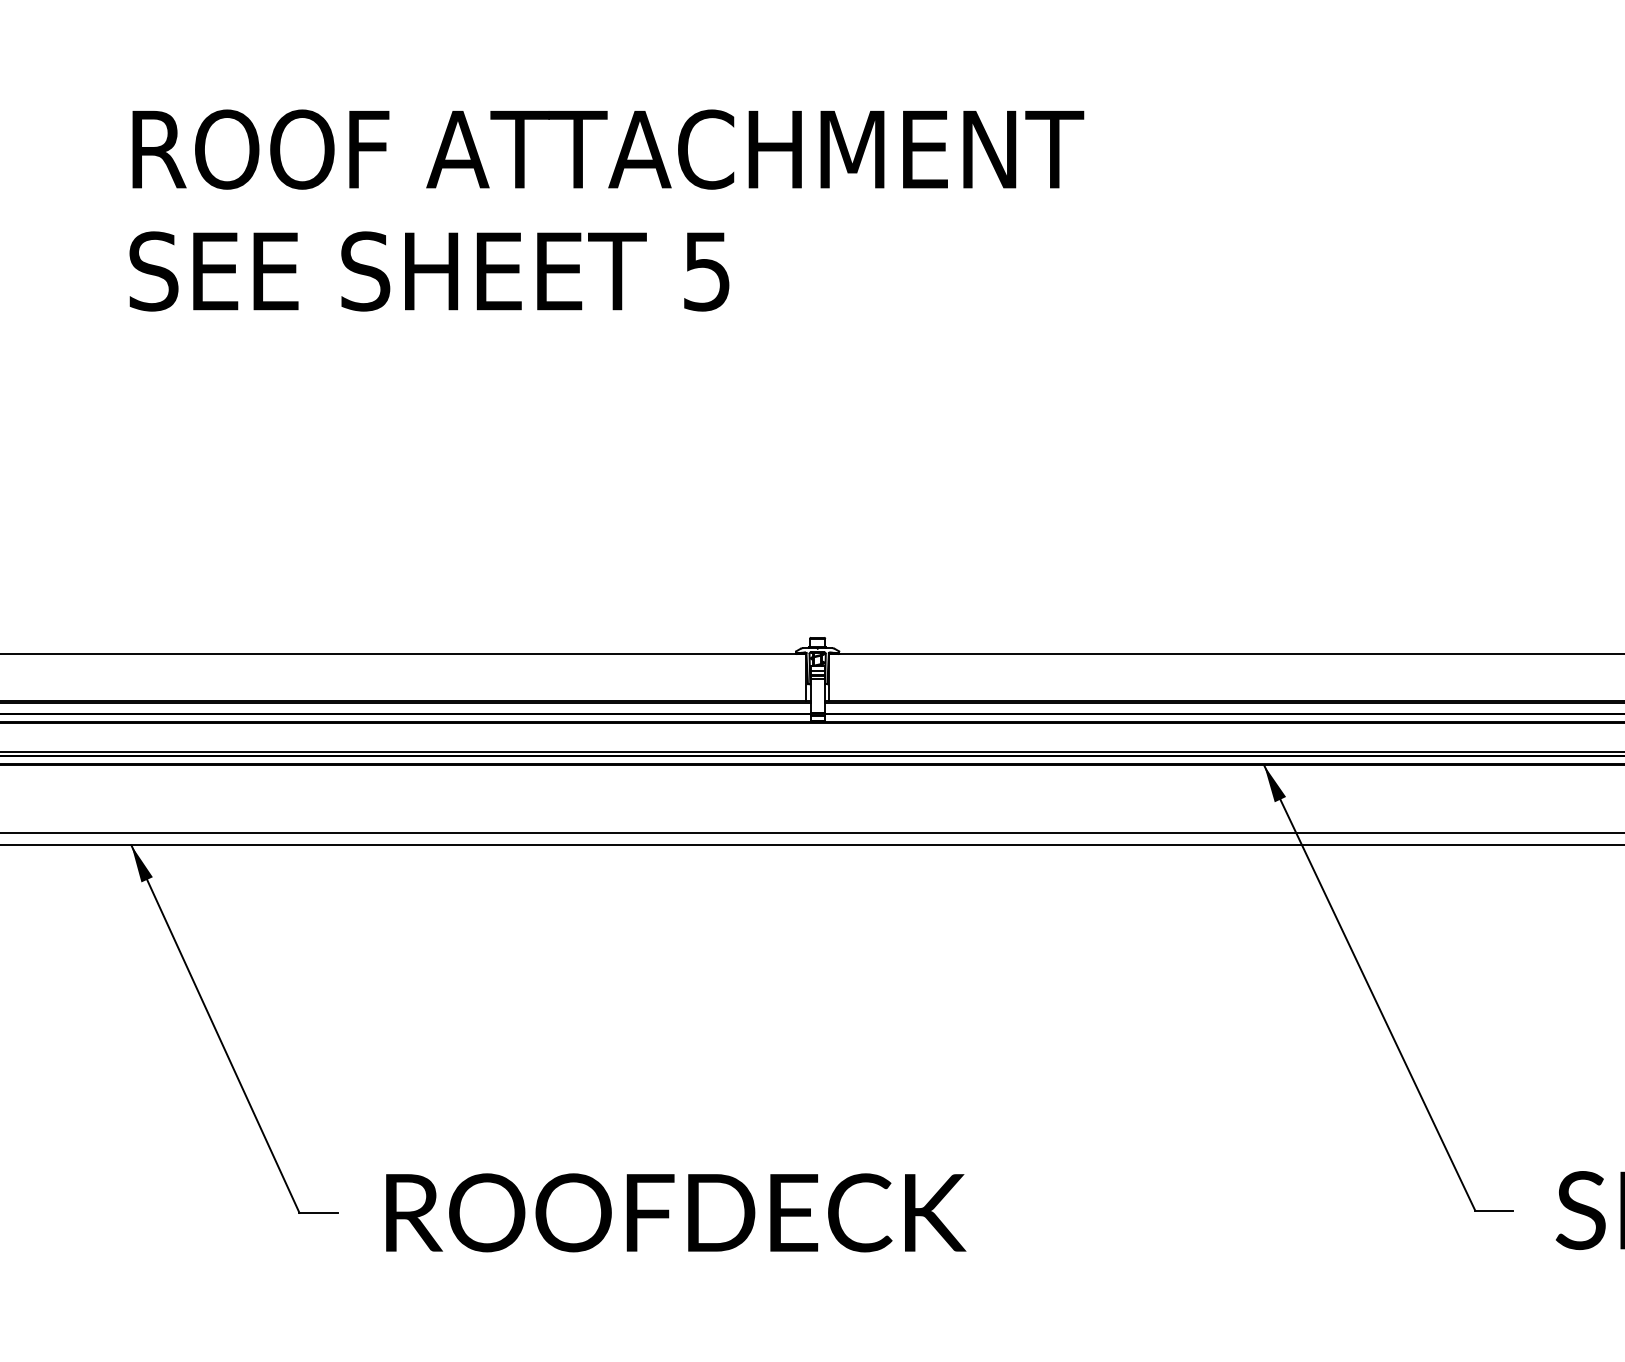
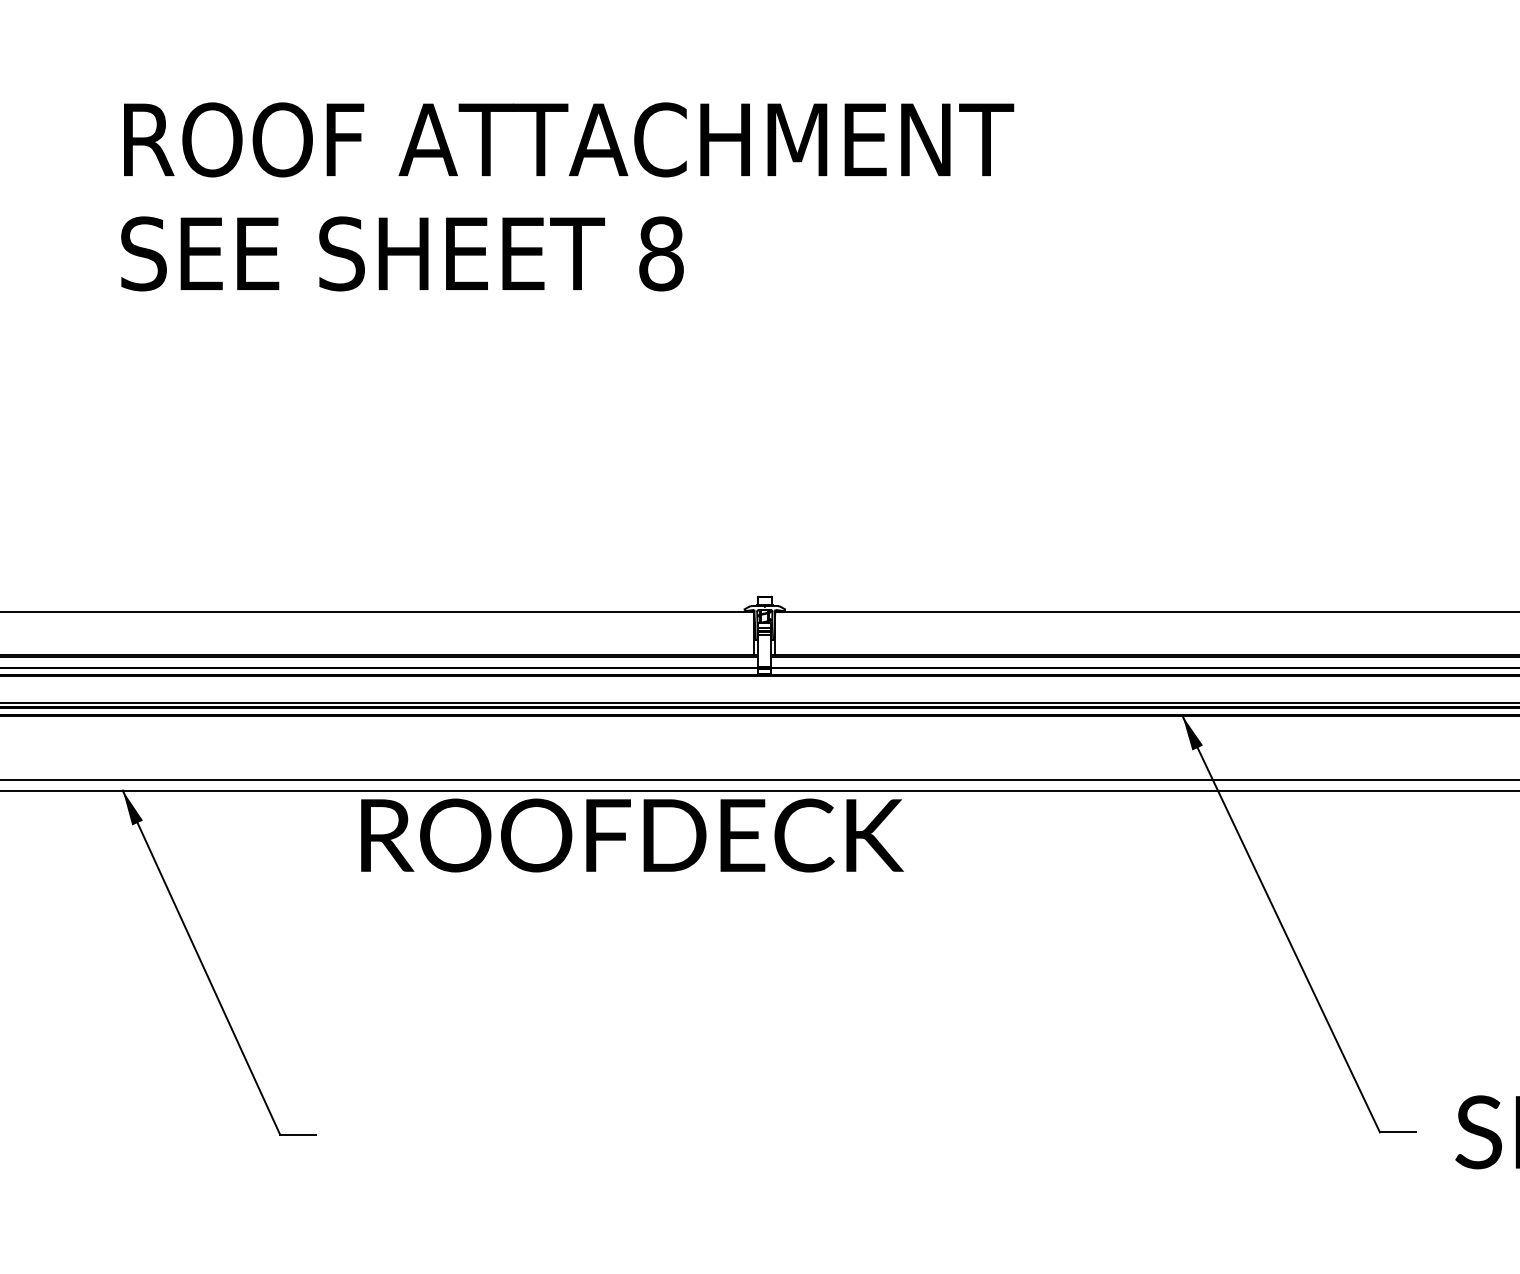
text: (707, 271) -> (661, 253), 5 -> 8
text: (676, 1212) -> (632, 835), moved

